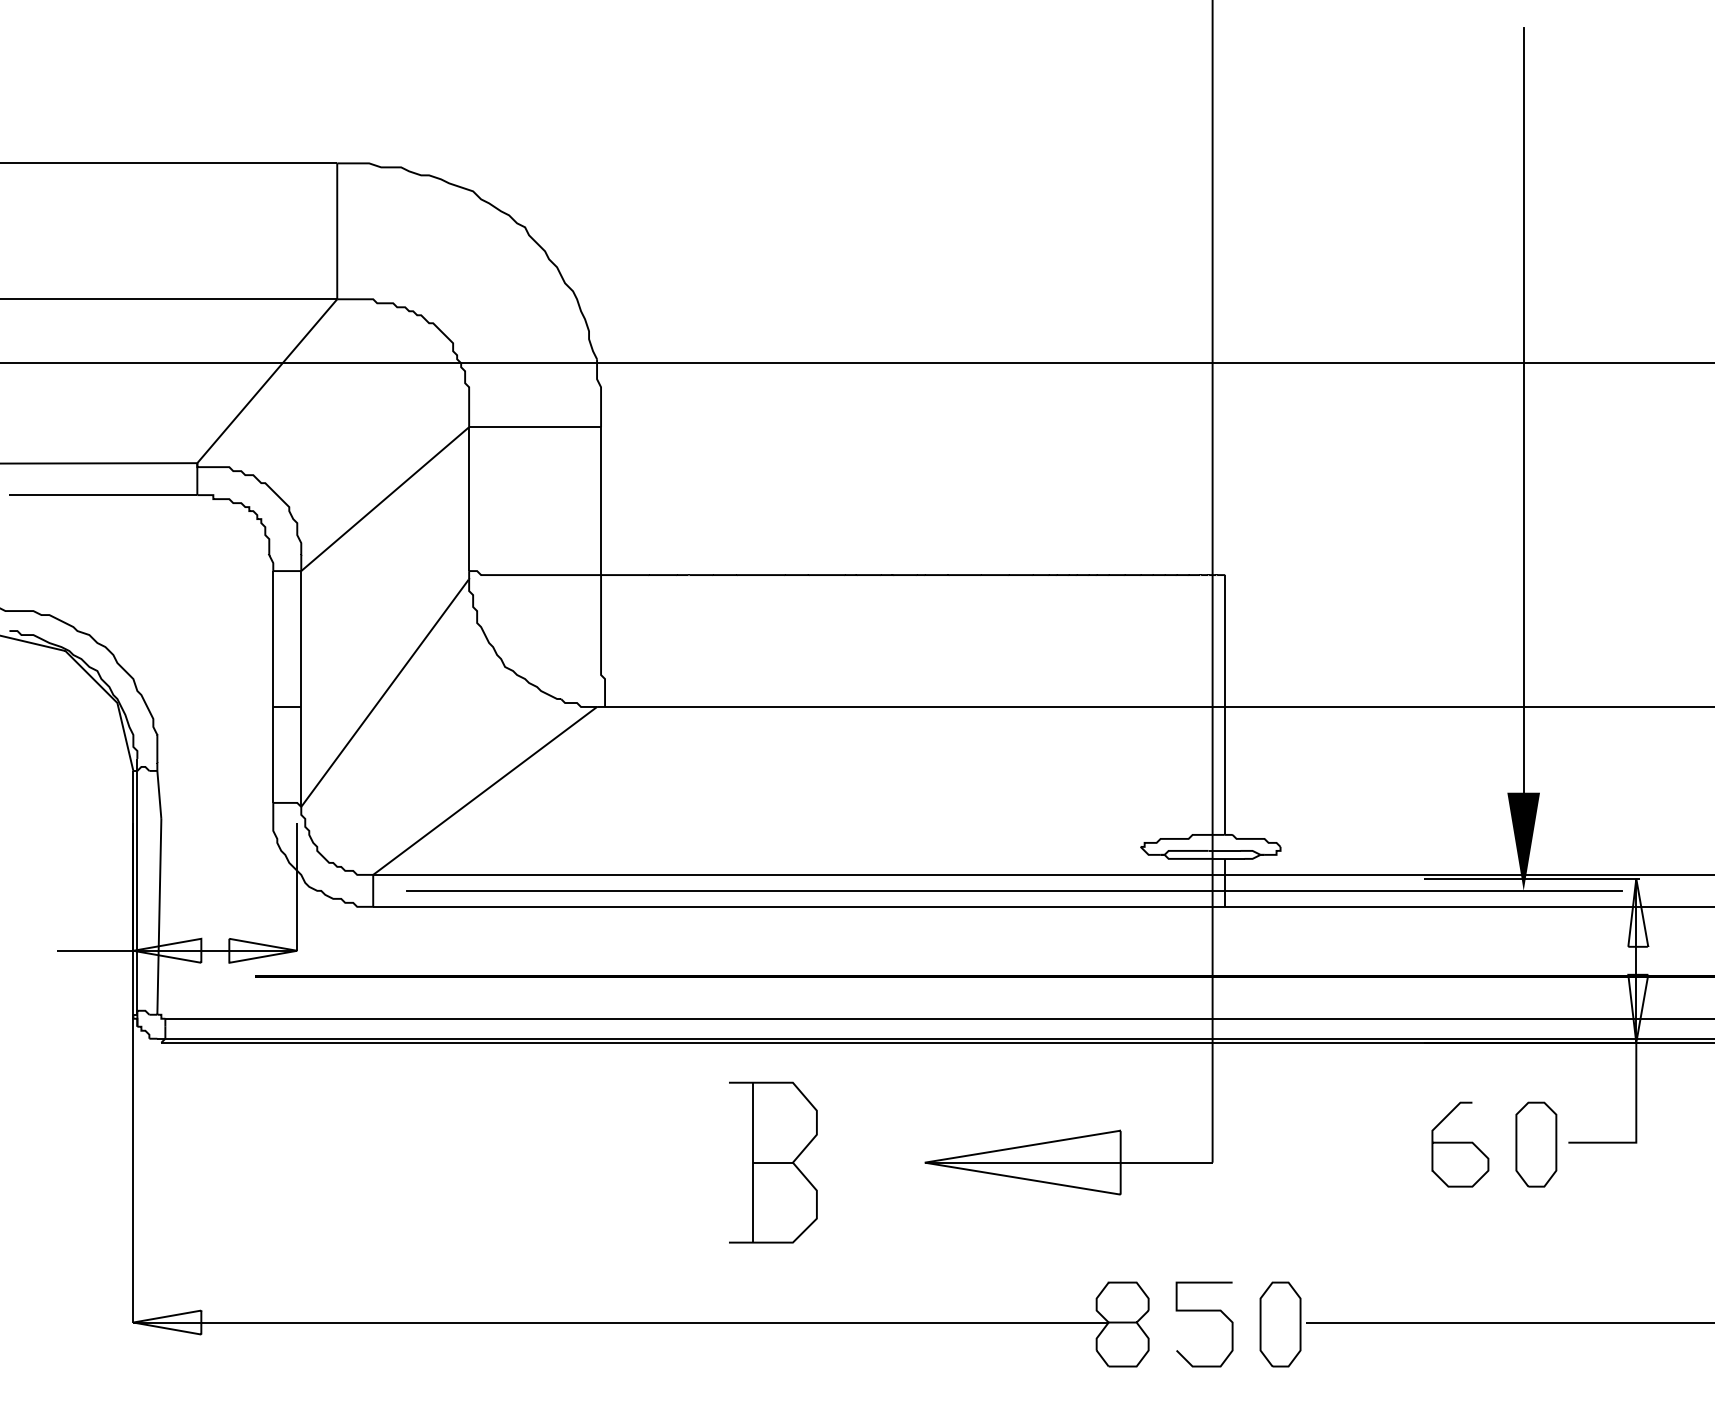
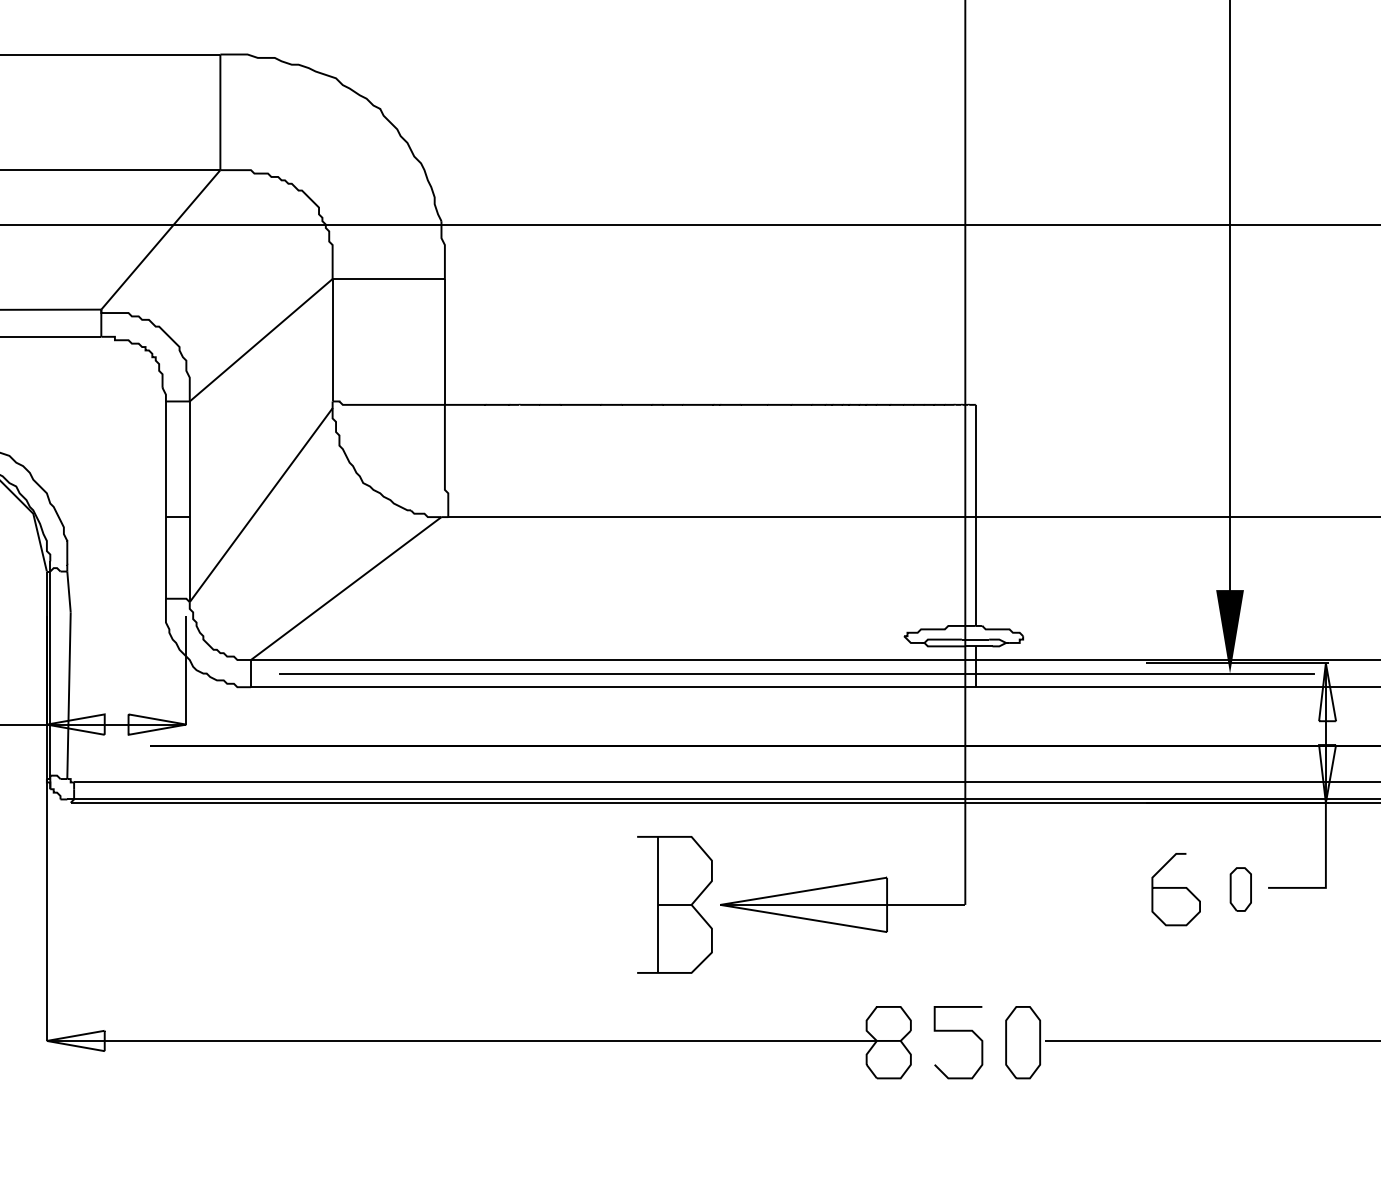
part: (1536, 1144) -> (1240, 889), size x0.6
part: (773, 1162) -> (675, 904), moved

